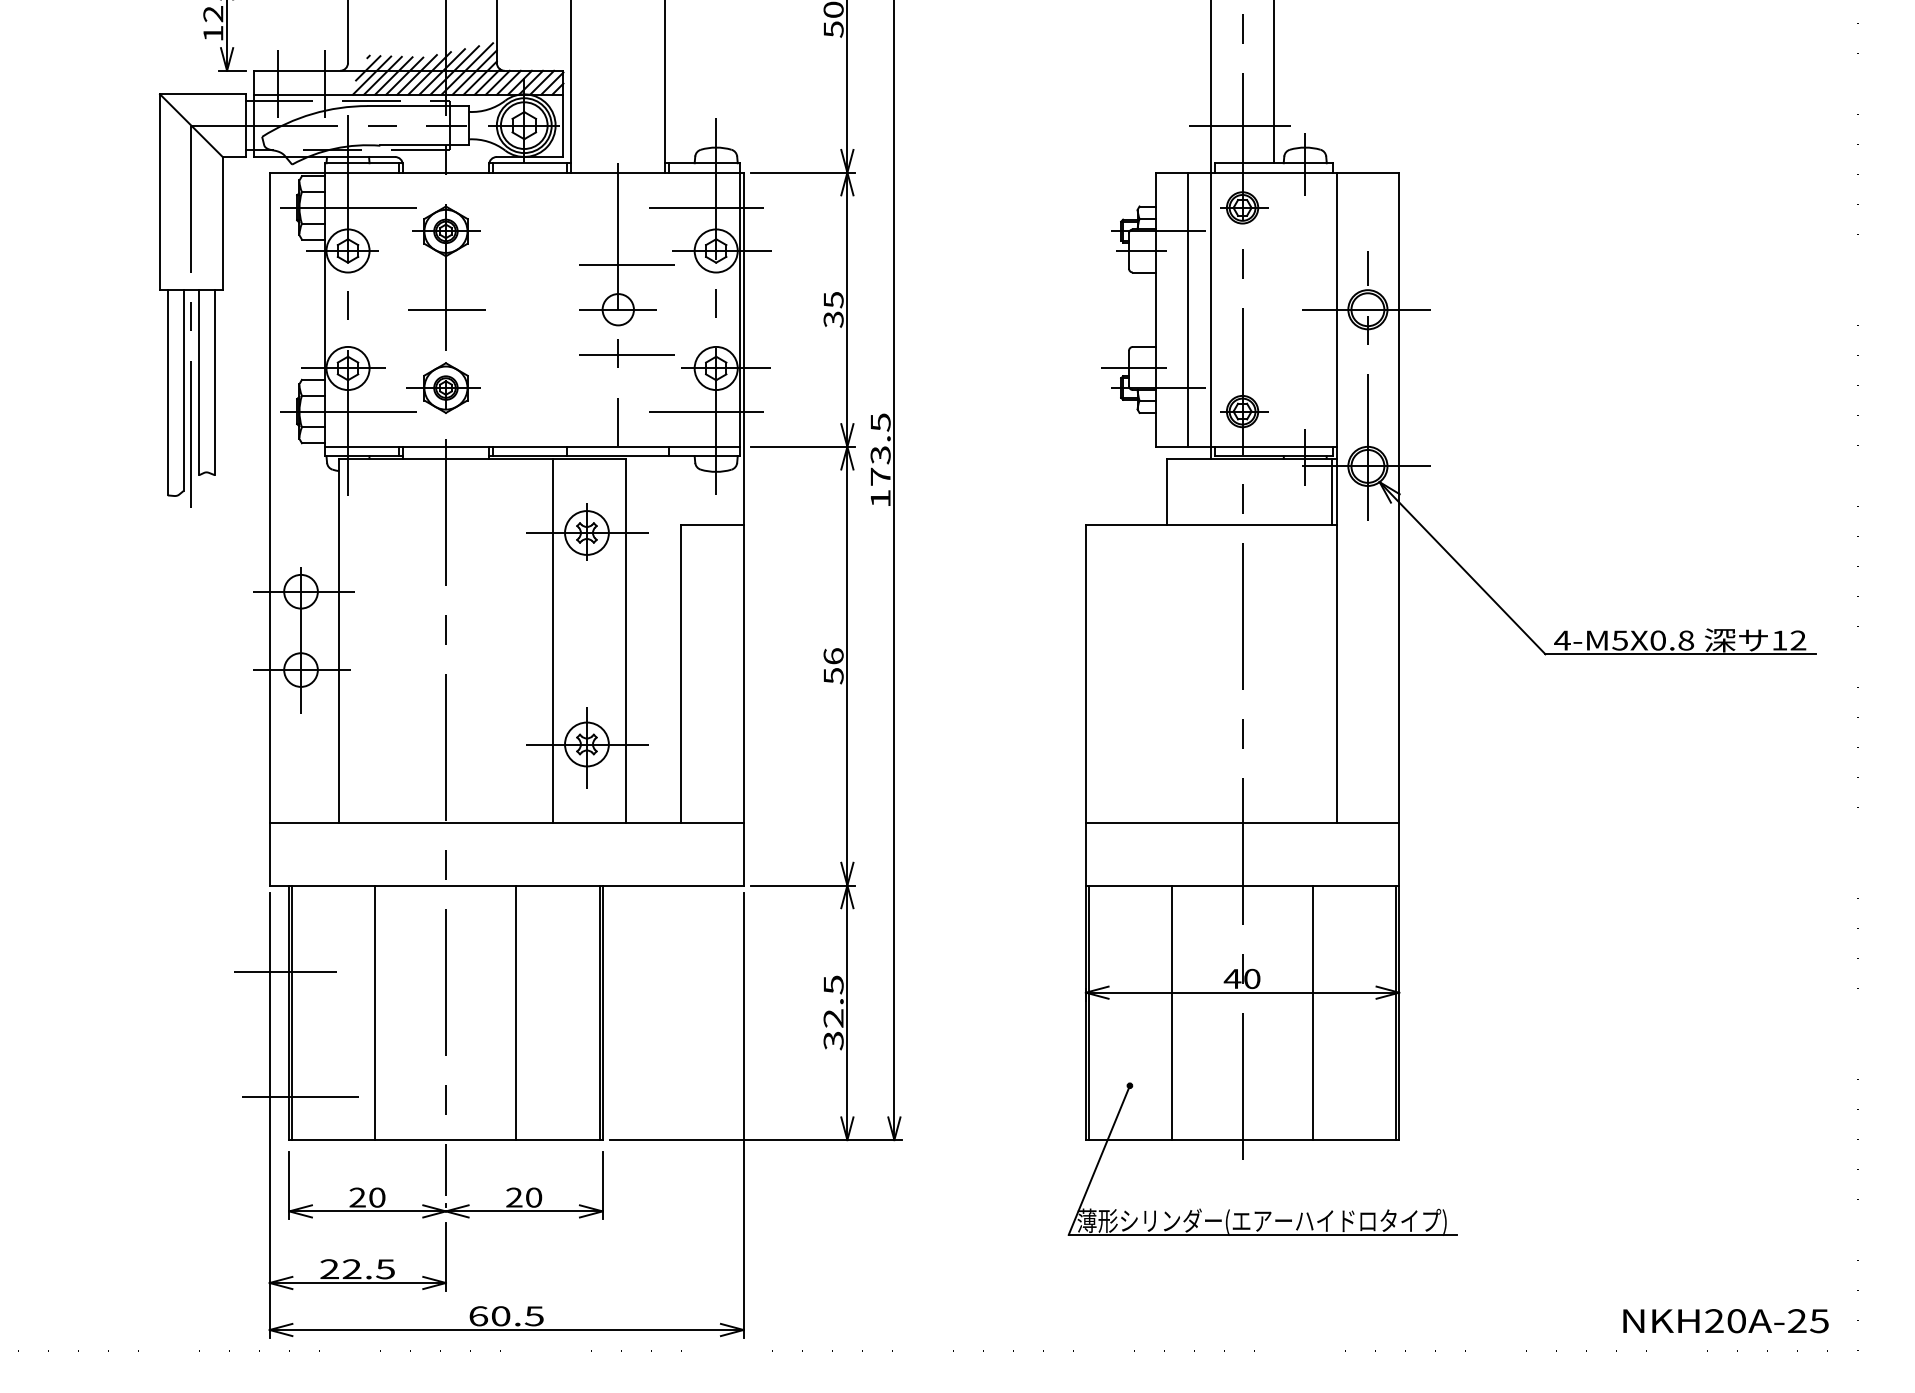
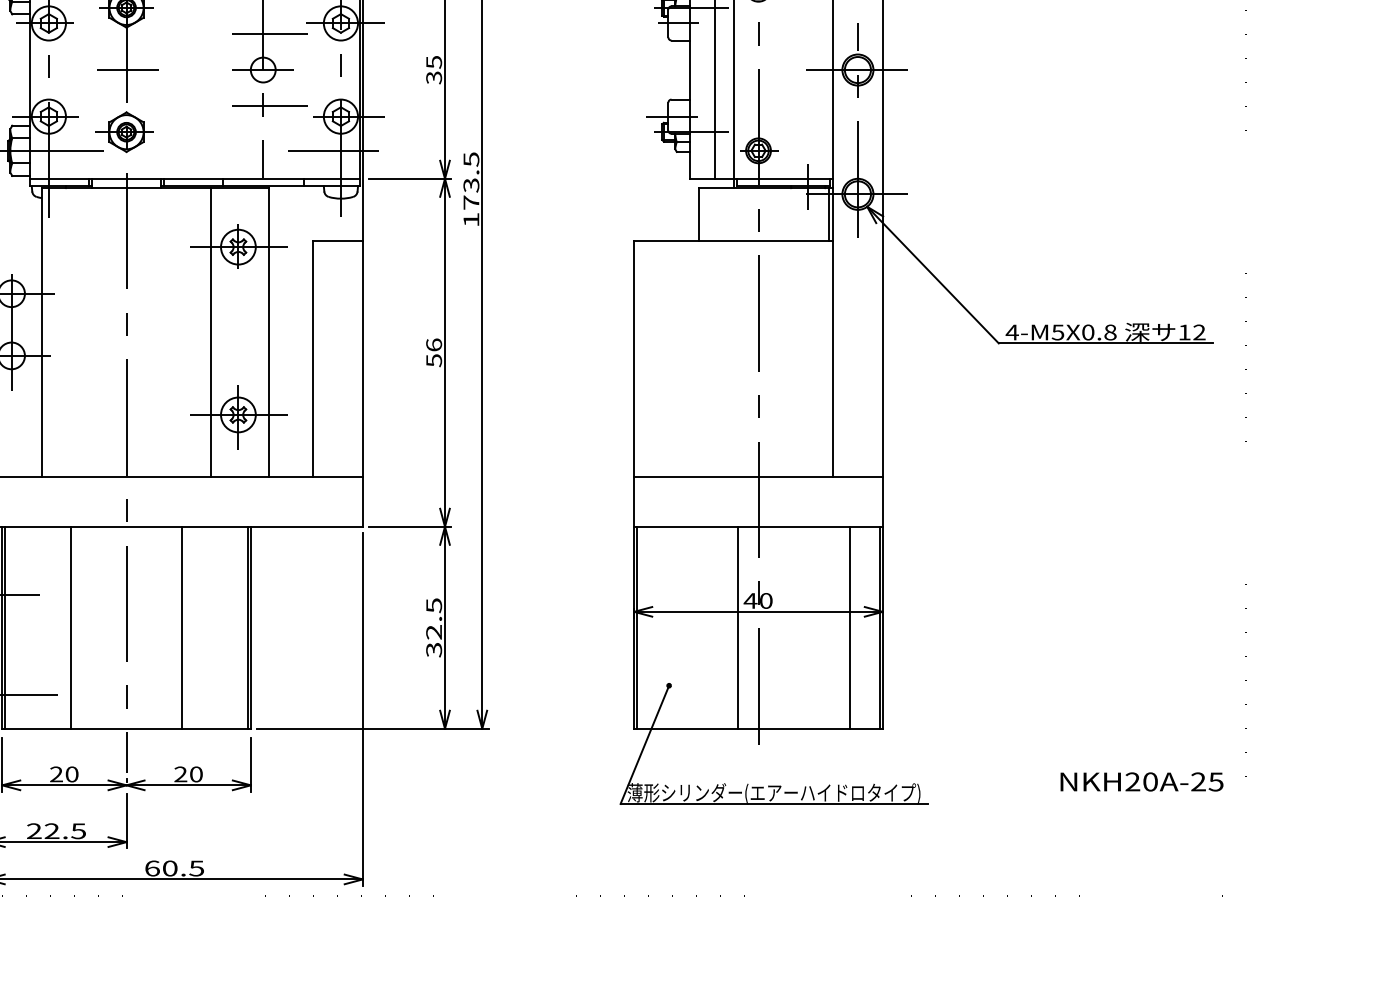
line: (1172, 1012) -> (738, 627), moved
line: (1313, 1012) -> (850, 627), moved
text: (1725, 1321) -> (1141, 782), moved

